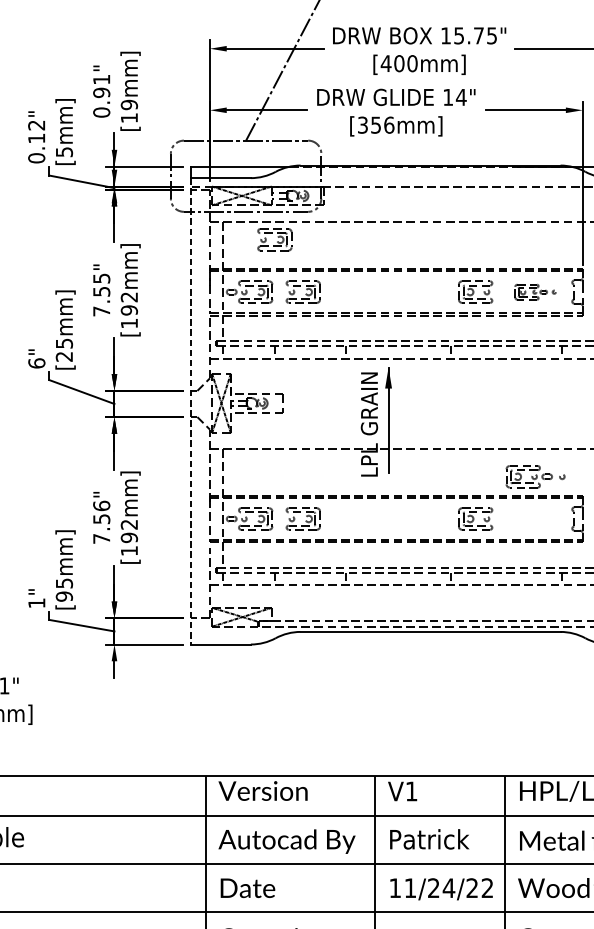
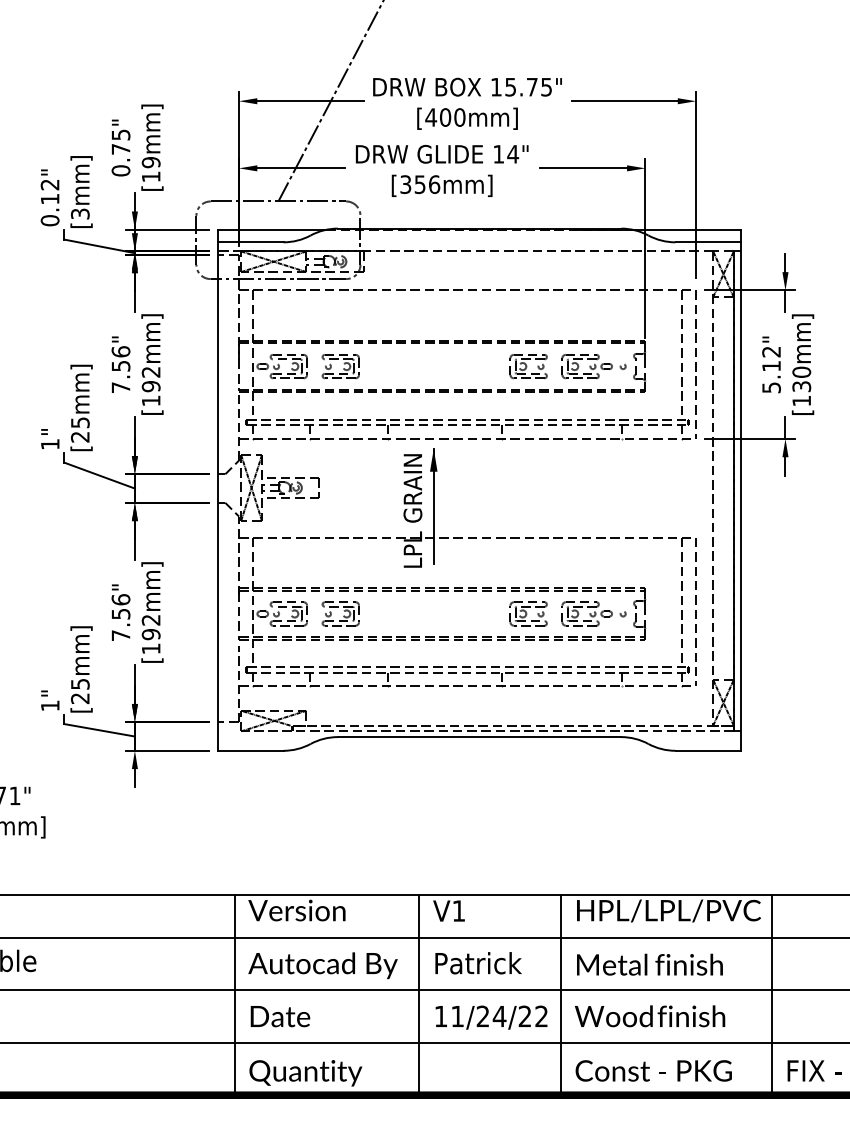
text: (101, 85) -> (120, 141), 0.91" -> 0.75"
text: (63, 151) -> (79, 213), [5mm] -> [3mm]
part: (274, 239) -> (309, 309), removed
text: (101, 278) -> (120, 351), 7.55" -> 7.56"
part: (535, 292) -> (593, 366), size x1.43
text: (36, 362) -> (49, 443), 6" -> 1"
line: (191, 412) -> (218, 497), dashed -> solid
part: (535, 476) -> (593, 613), moved
text: (64, 596) -> (80, 698), [95mm] -> [25mm]

